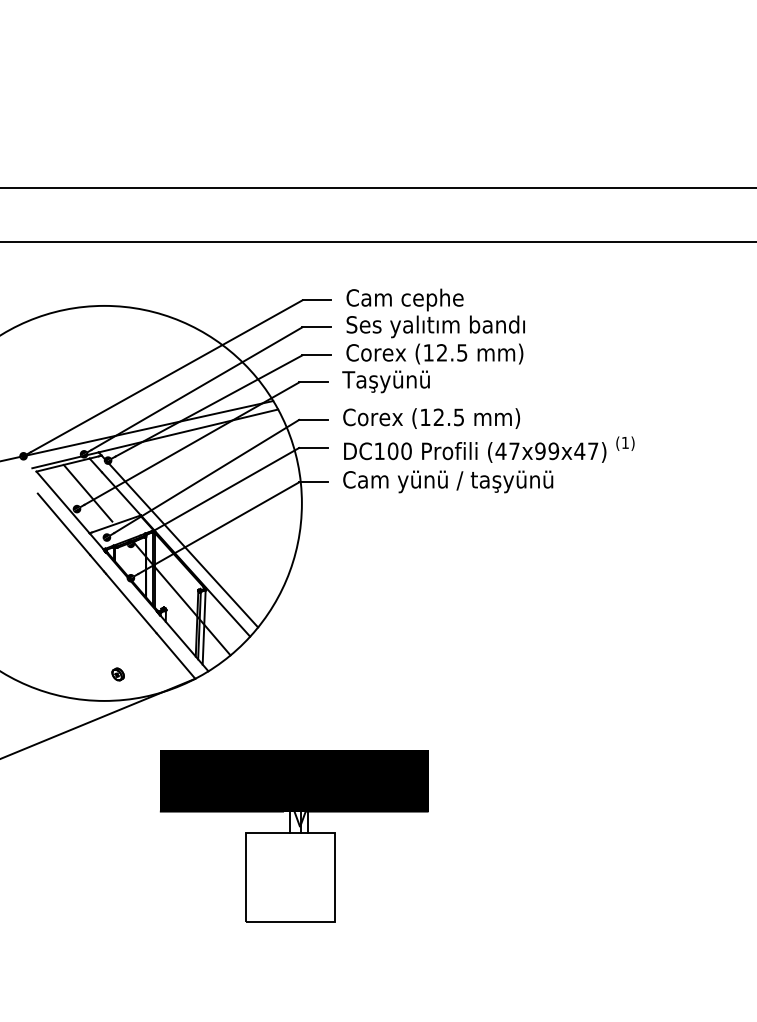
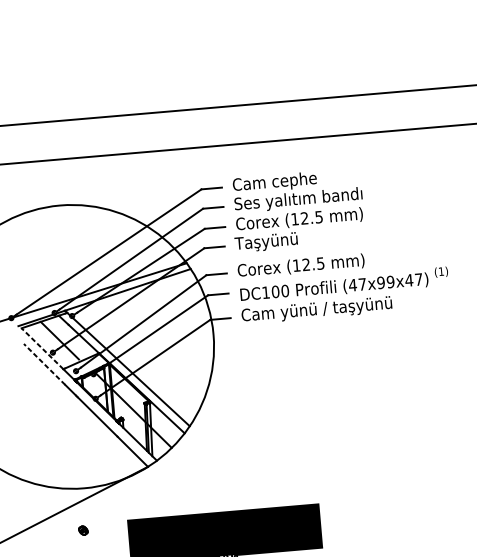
line: (63, 502) -> (42, 348), solid -> dashed
line: (63, 524) -> (44, 364), solid -> dashed
part: (117, 674) -> (82, 530), moved

